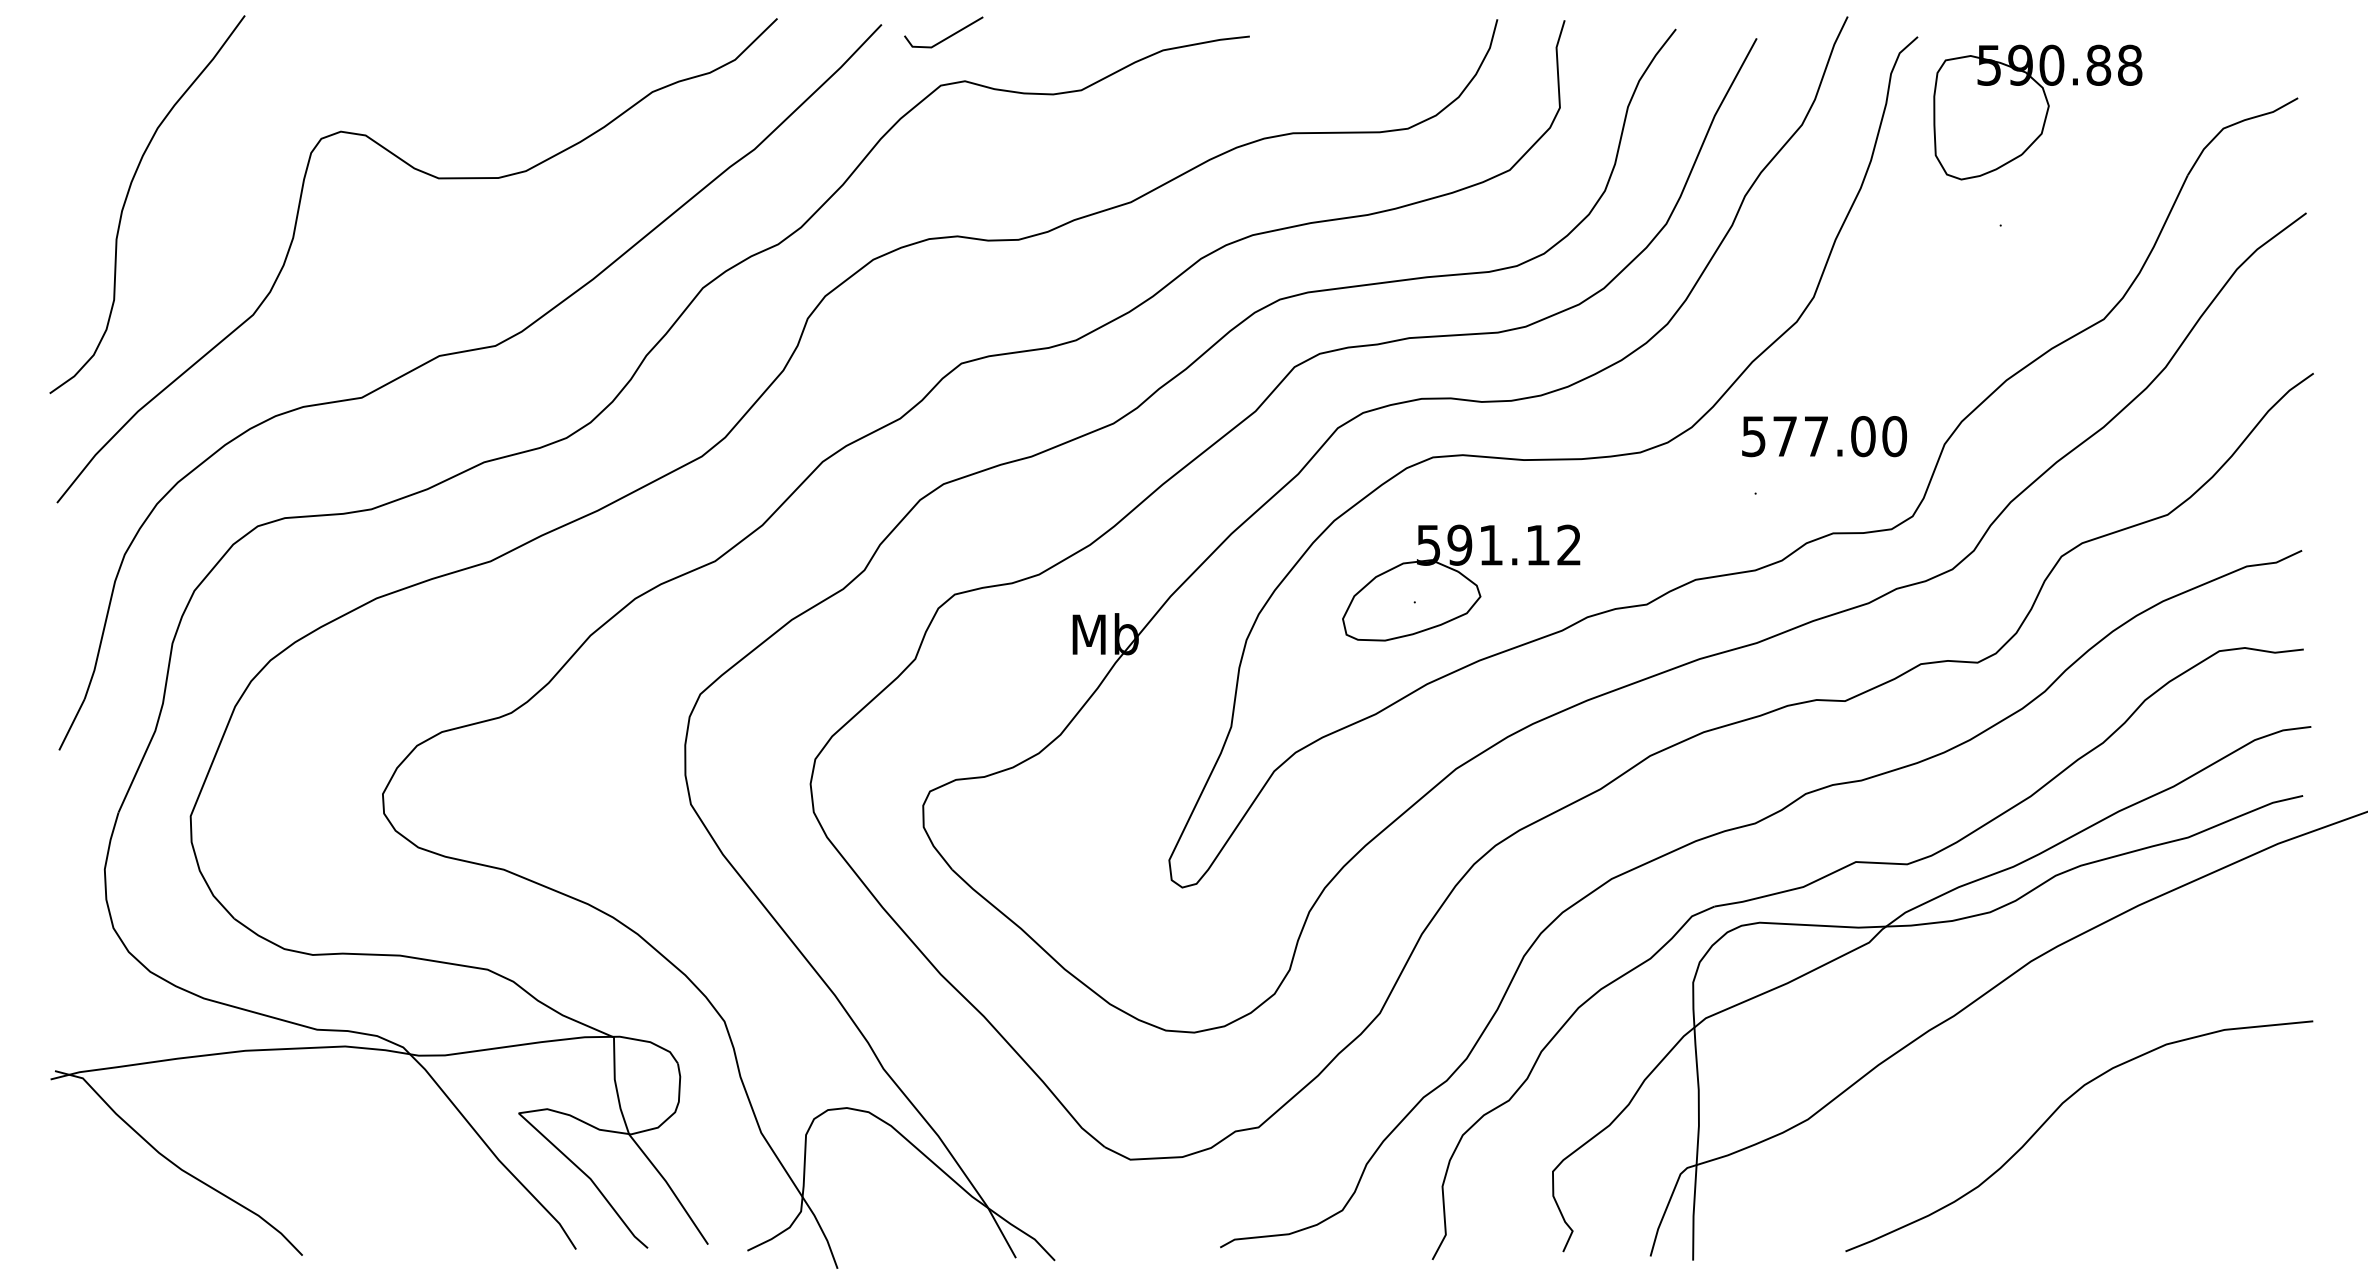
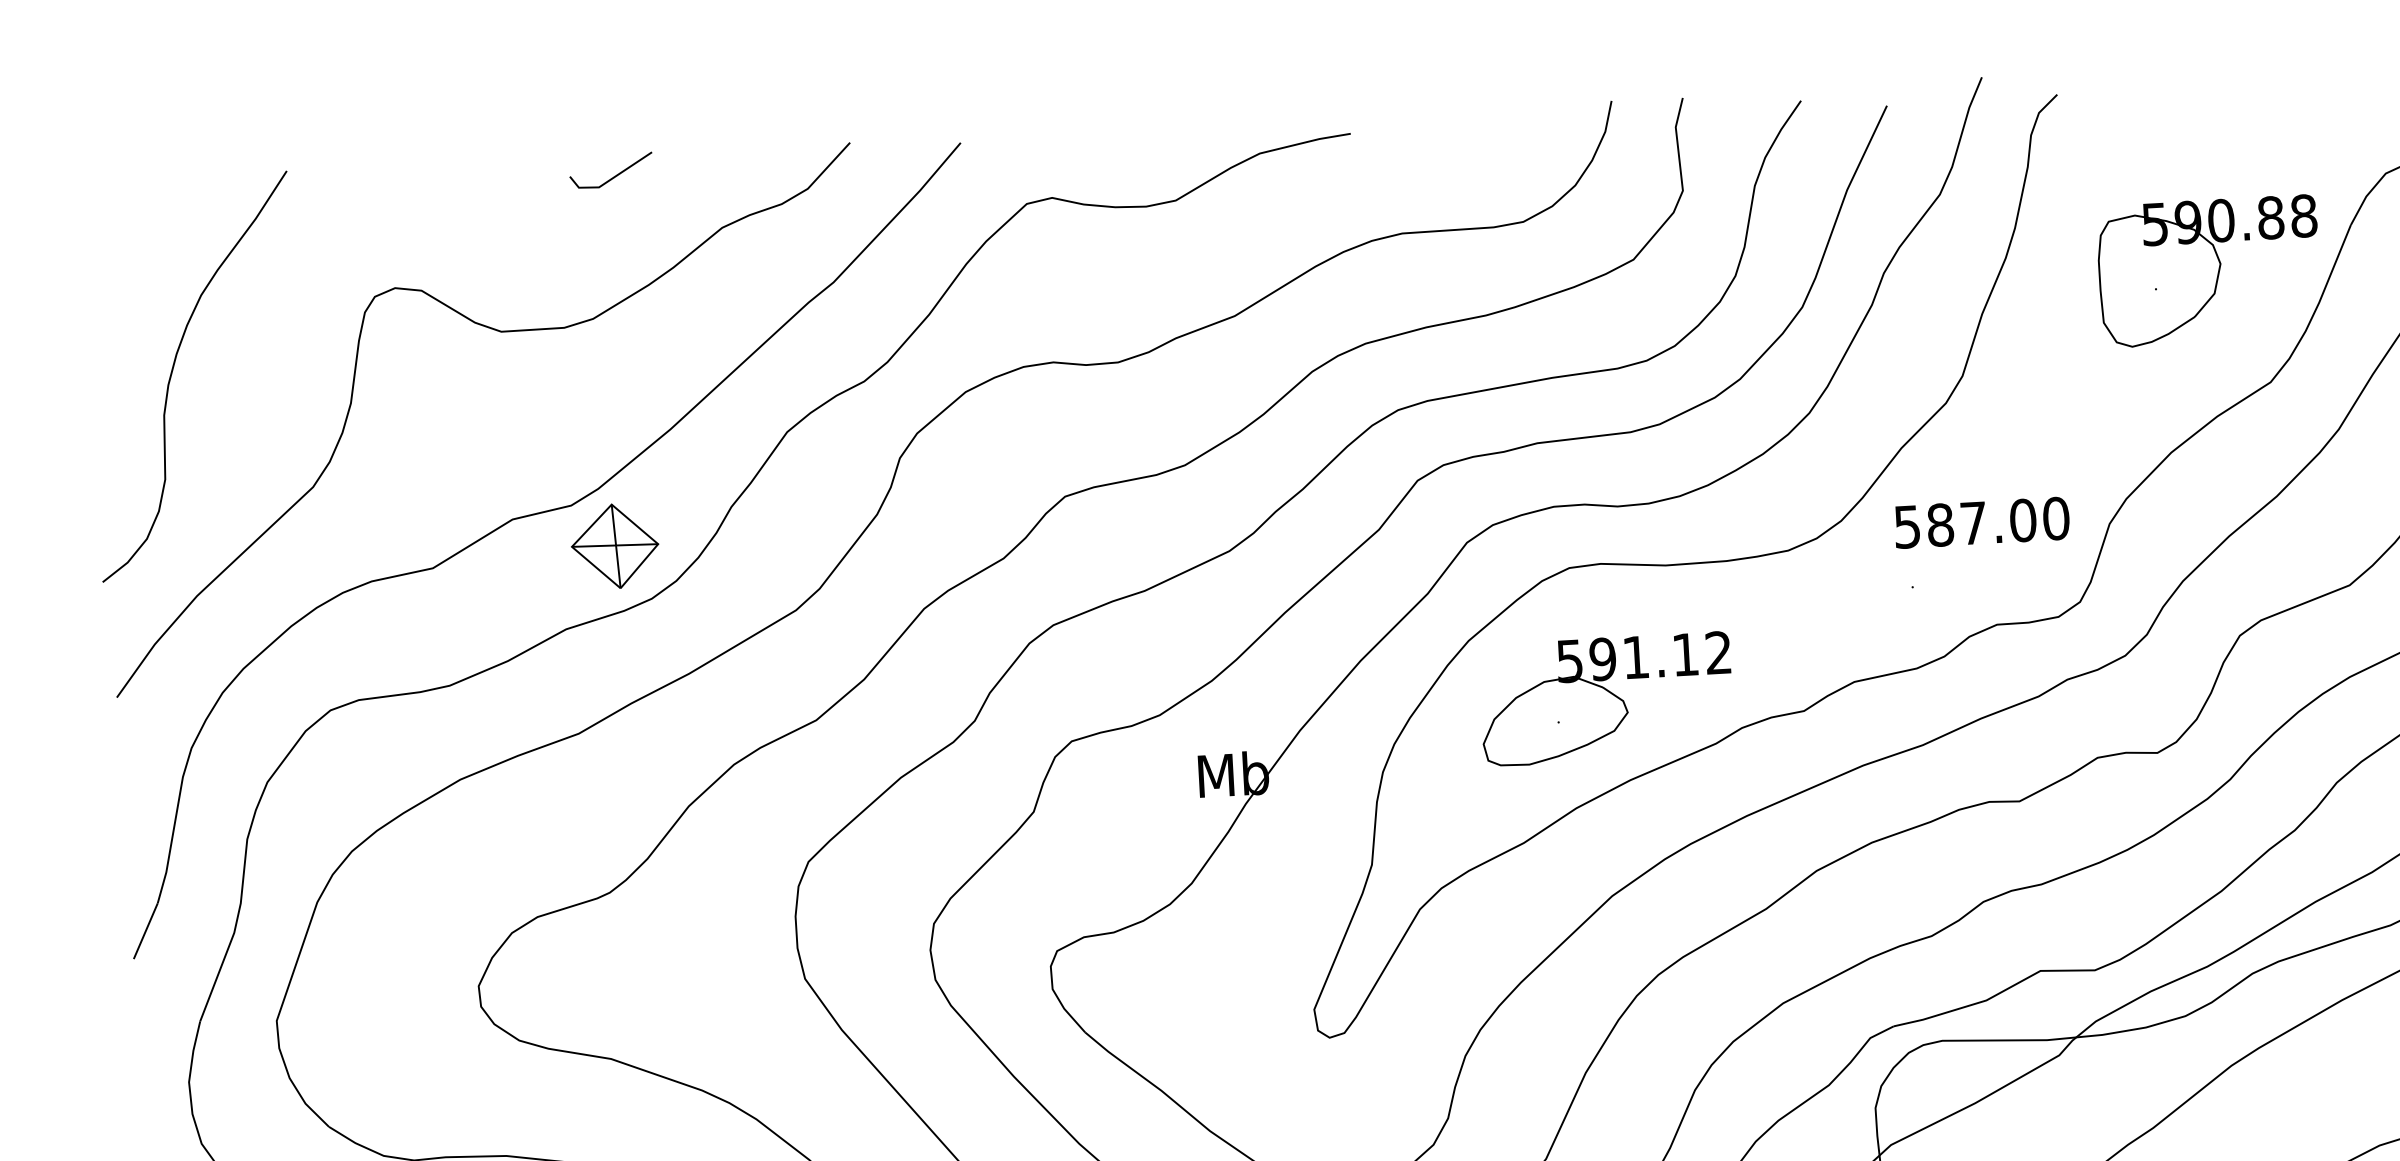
line: (946, 37) -> (614, 175), moved
part: (2037, 112) -> (2208, 271), moved
part: (534, 386) -> (614, 546), added
text: (1785, 436) -> (1940, 525), 577.00 -> 587.00

